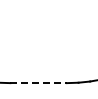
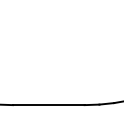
line: (39, 83) -> (49, 105), dashed -> solid

